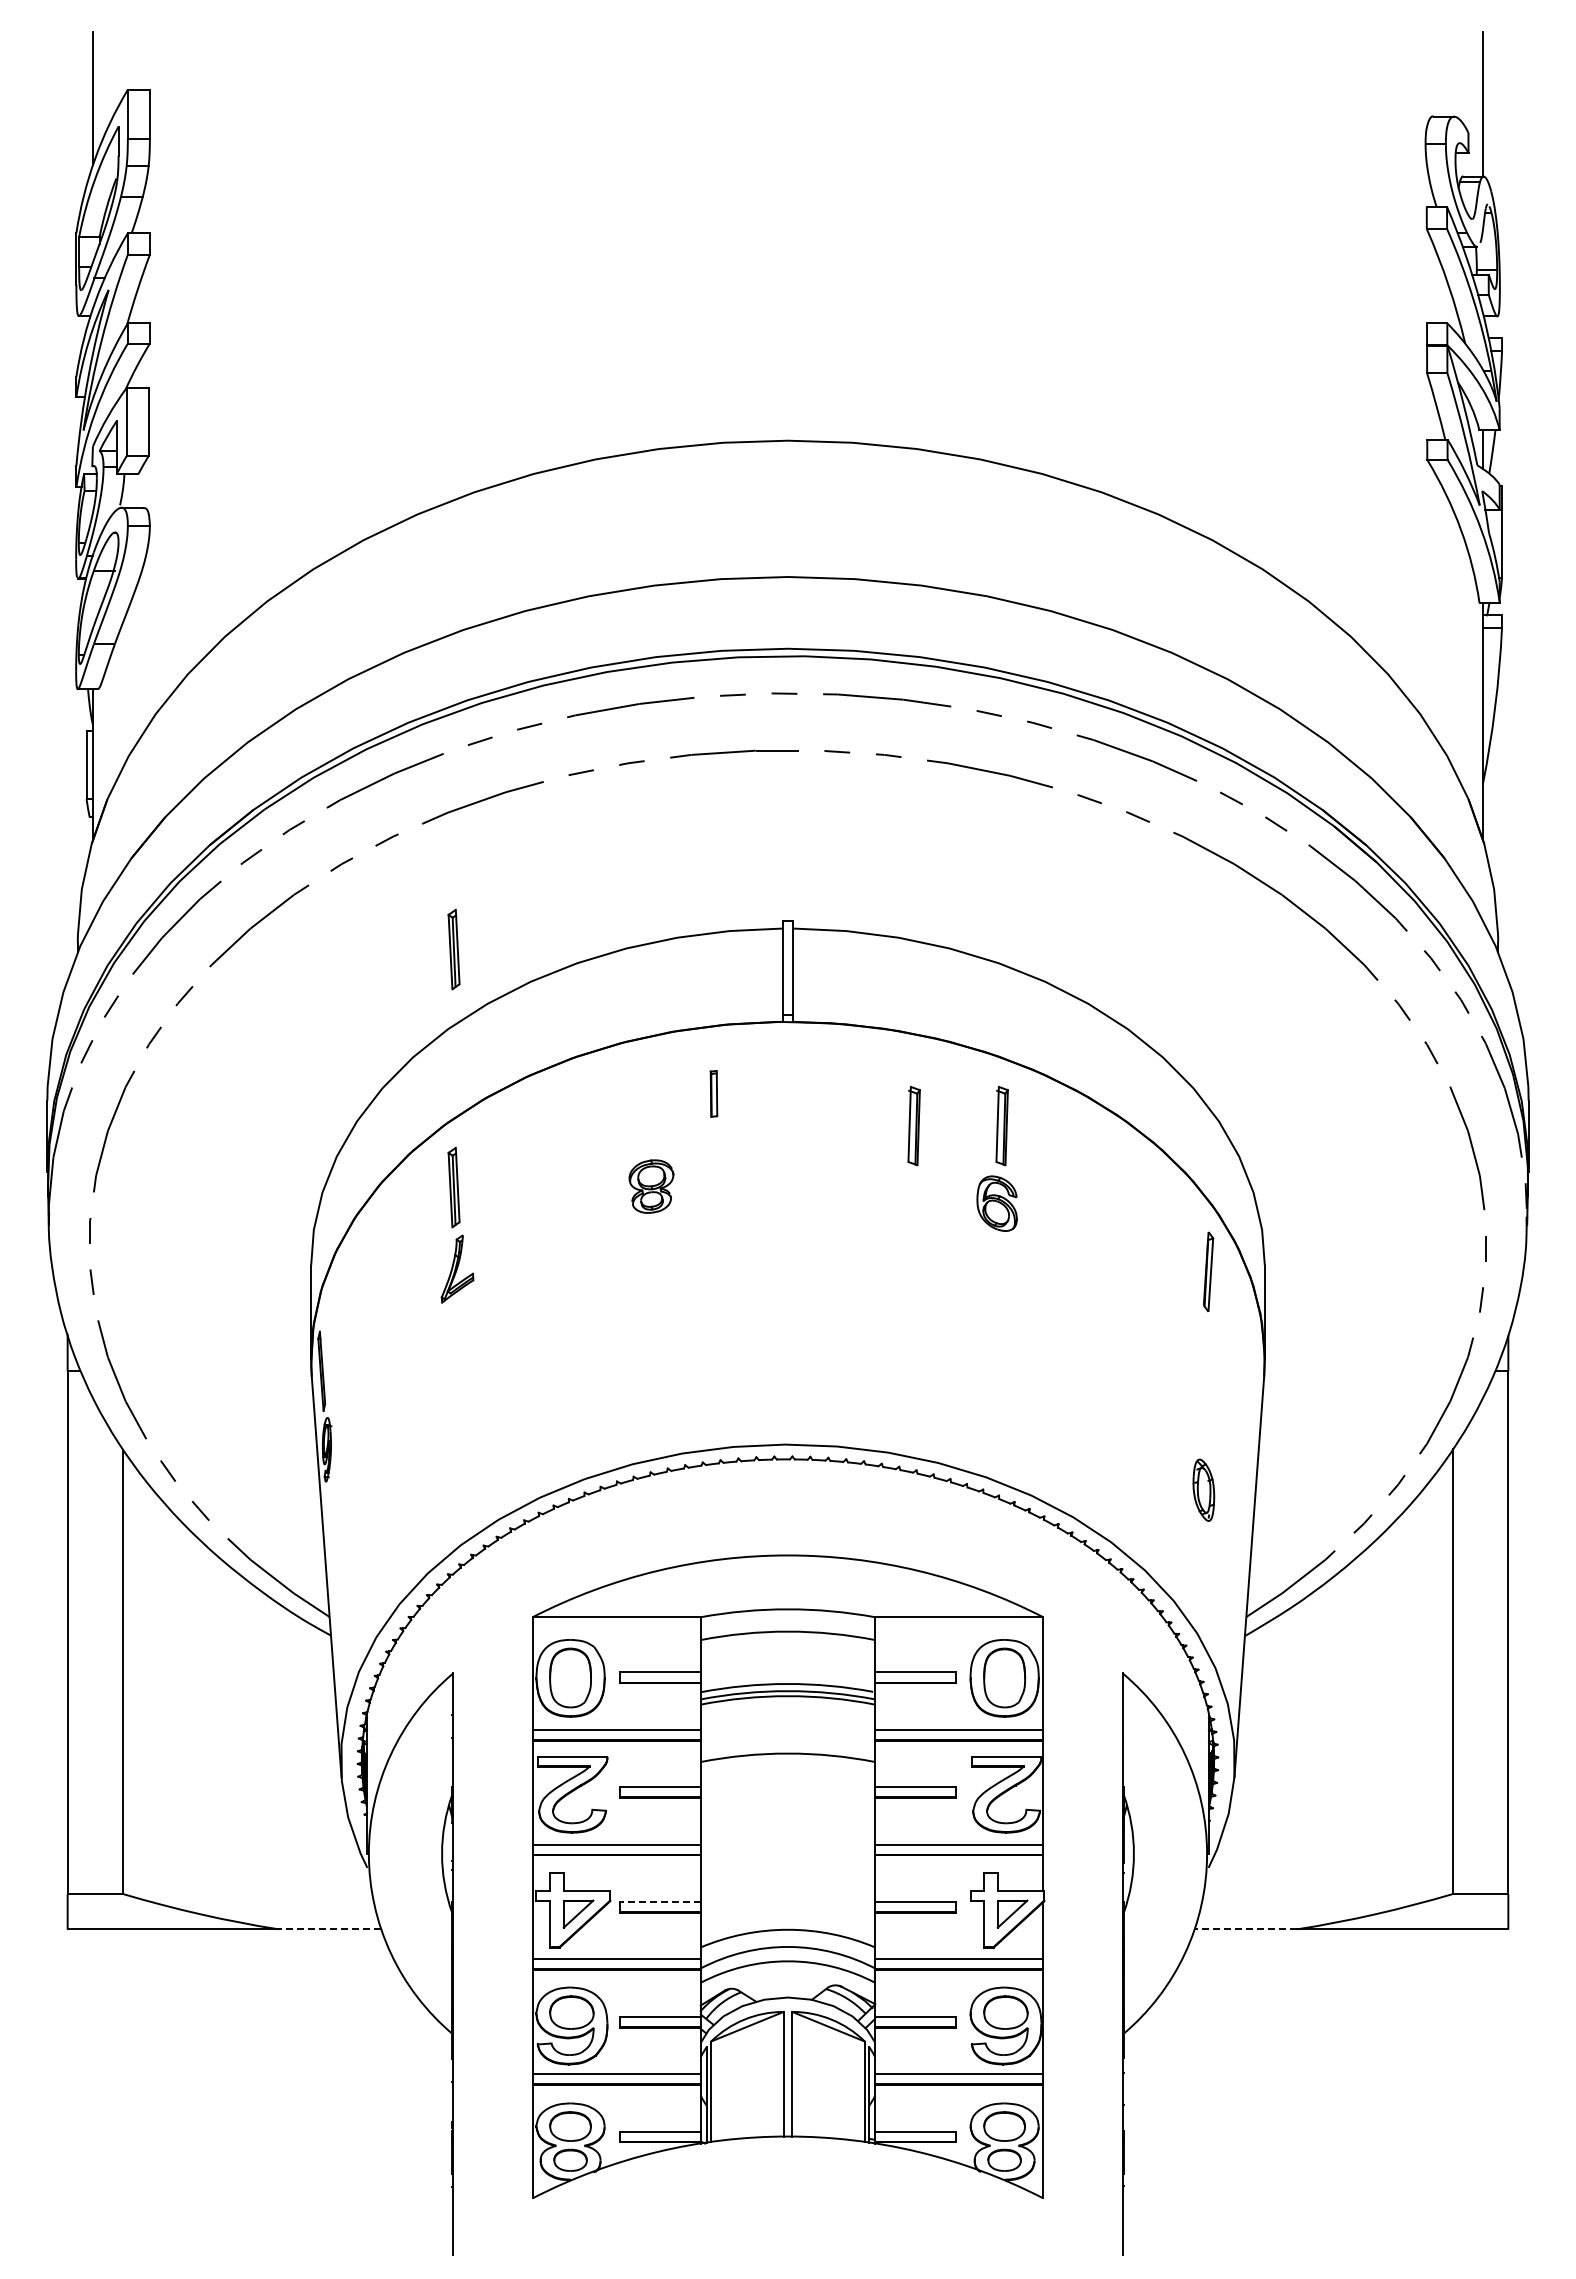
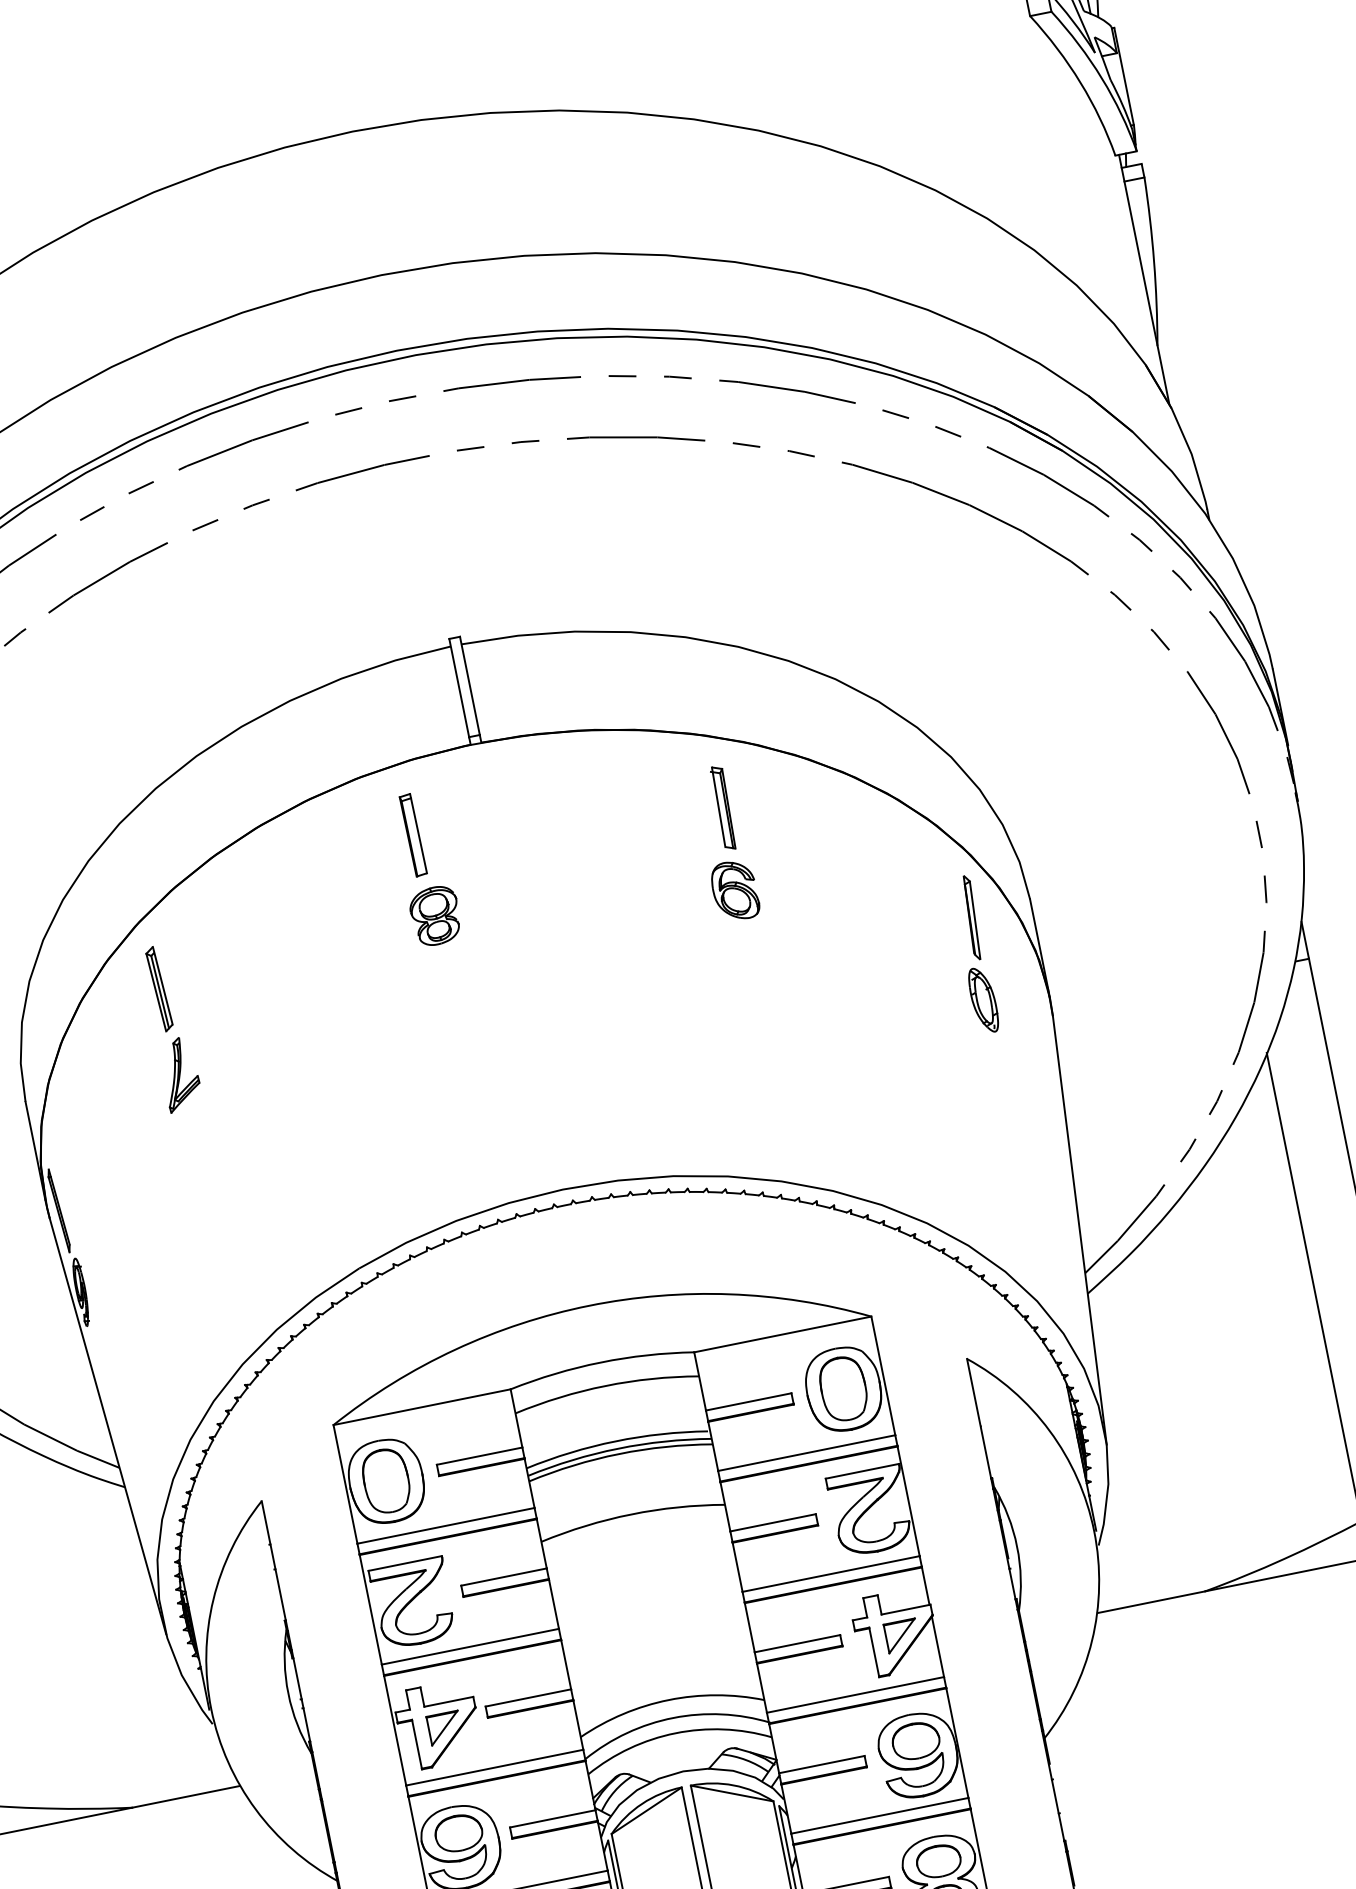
part: (453, 949) -> (108, 738), removed
part: (713, 1093) -> (412, 835), size x1.67
part: (913, 1126) -> (630, 827), removed
part: (651, 1186) -> (435, 915), moved
part: (1203, 1489) -> (983, 999), moved
line: (660, 1902) -> (528, 1698), dashed -> solid
line: (329, 1929) -> (185, 1797), dashed -> solid
line: (1246, 1929) -> (1151, 1602), dashed -> solid

